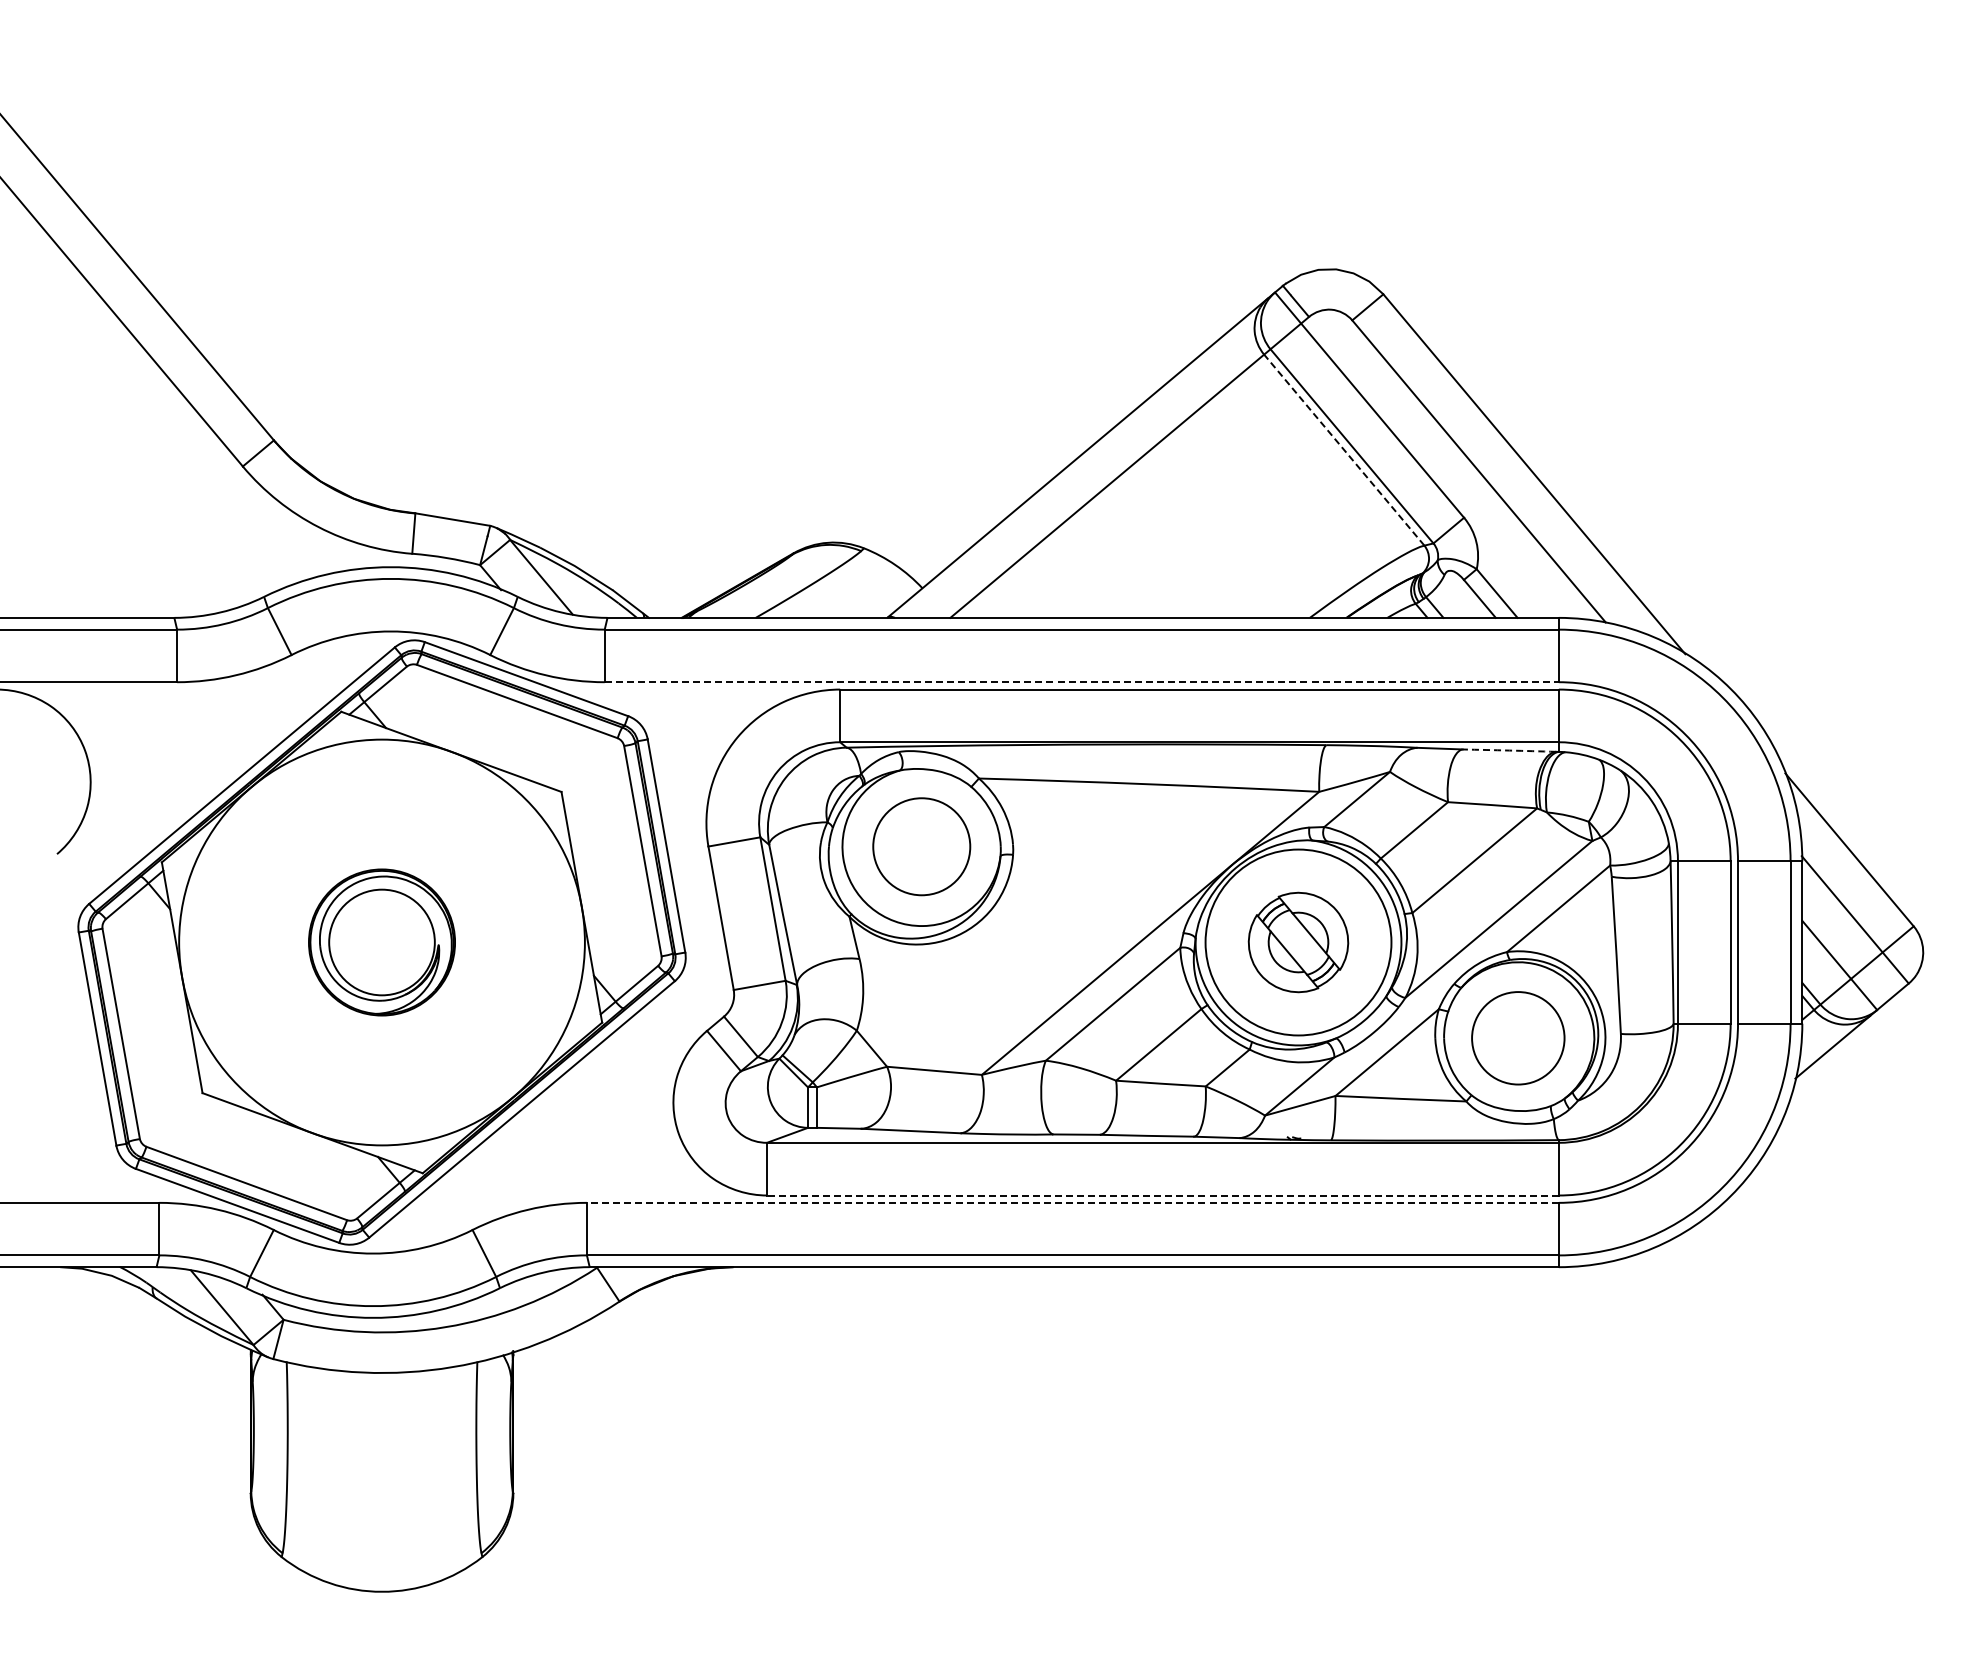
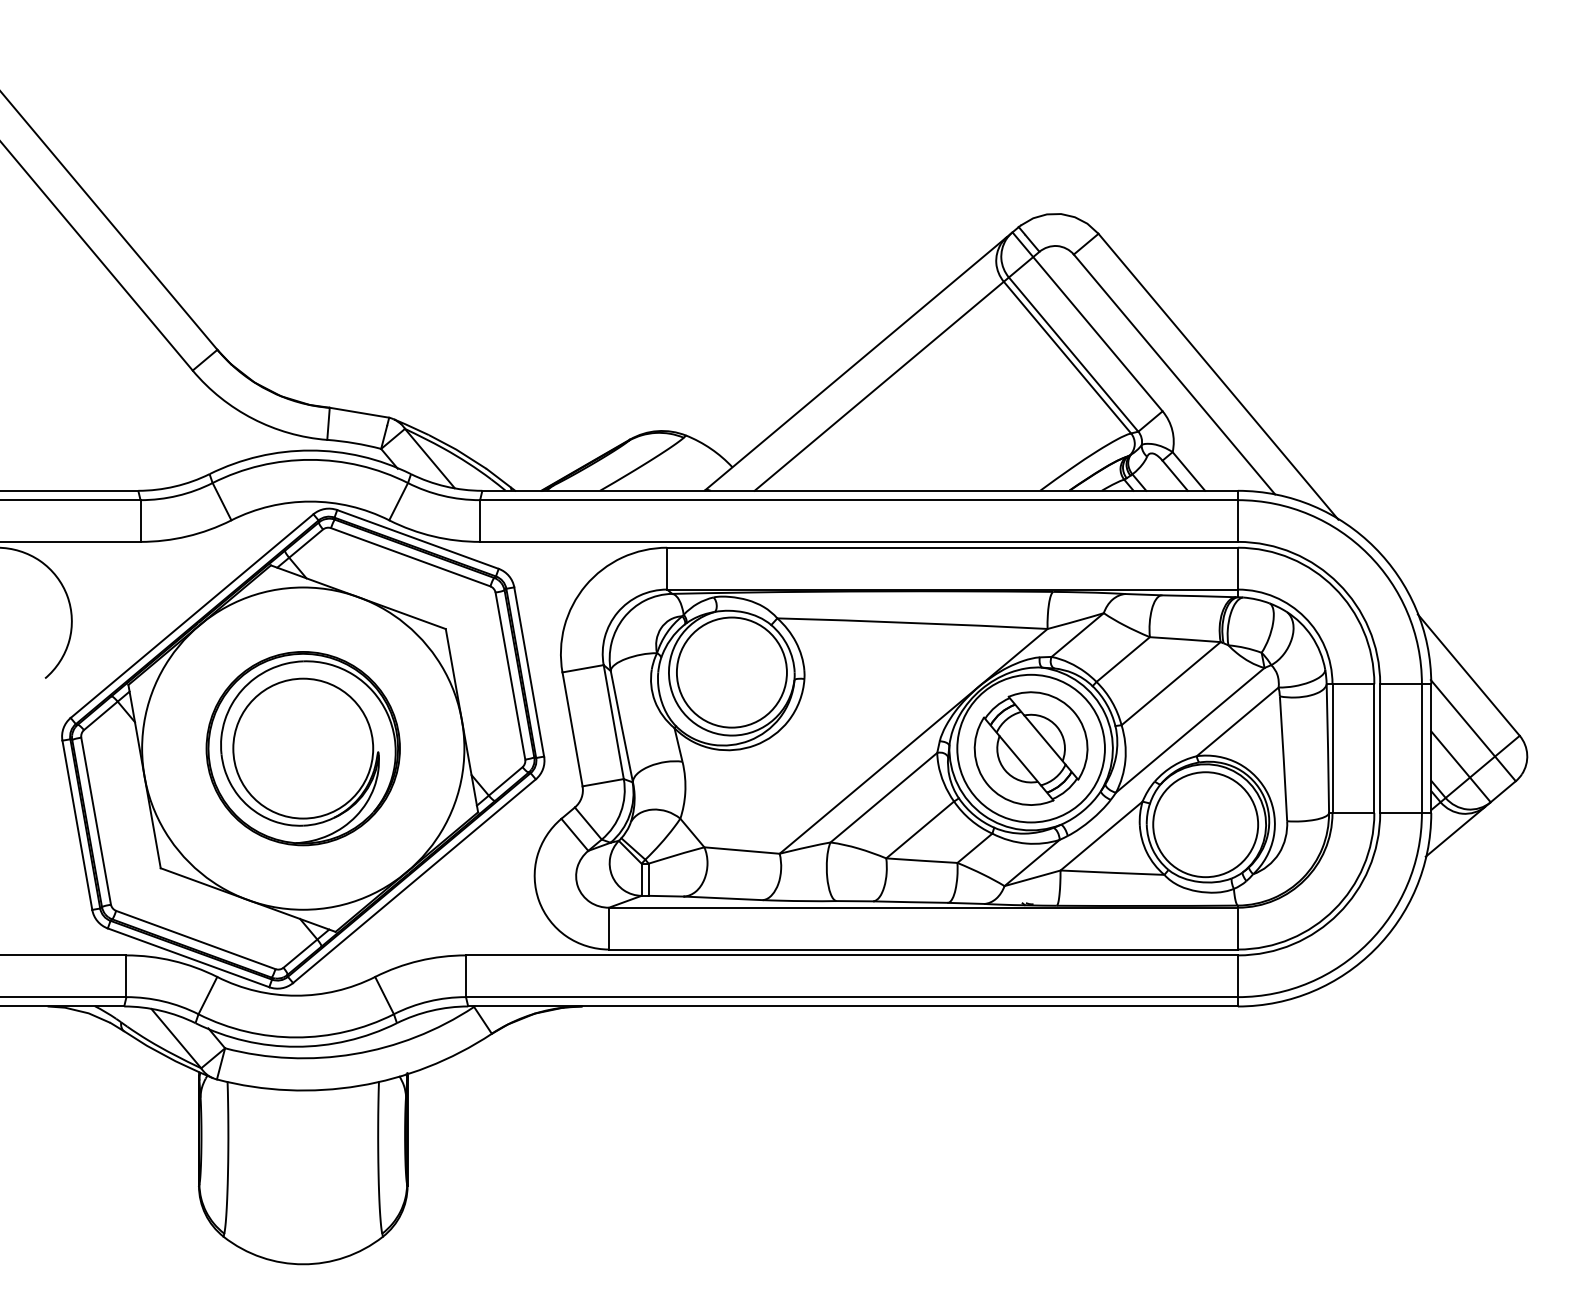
line: (1344, 450) -> (1067, 357), dashed -> solid
line: (1082, 682) -> (859, 542), dashed -> solid
arc: (1509, 750) -> (1198, 596), dashed -> solid
circle: (921, 846) -> (731, 672), size x1.43
part: (381, 942) -> (302, 748), size x1.67
part: (1298, 942) -> (1031, 748), size x1.43
circle: (1518, 1038) -> (1205, 824), size x1.43
line: (1162, 1195) -> (923, 949), dashed -> solid
line: (1072, 1202) -> (851, 955), dashed -> solid

